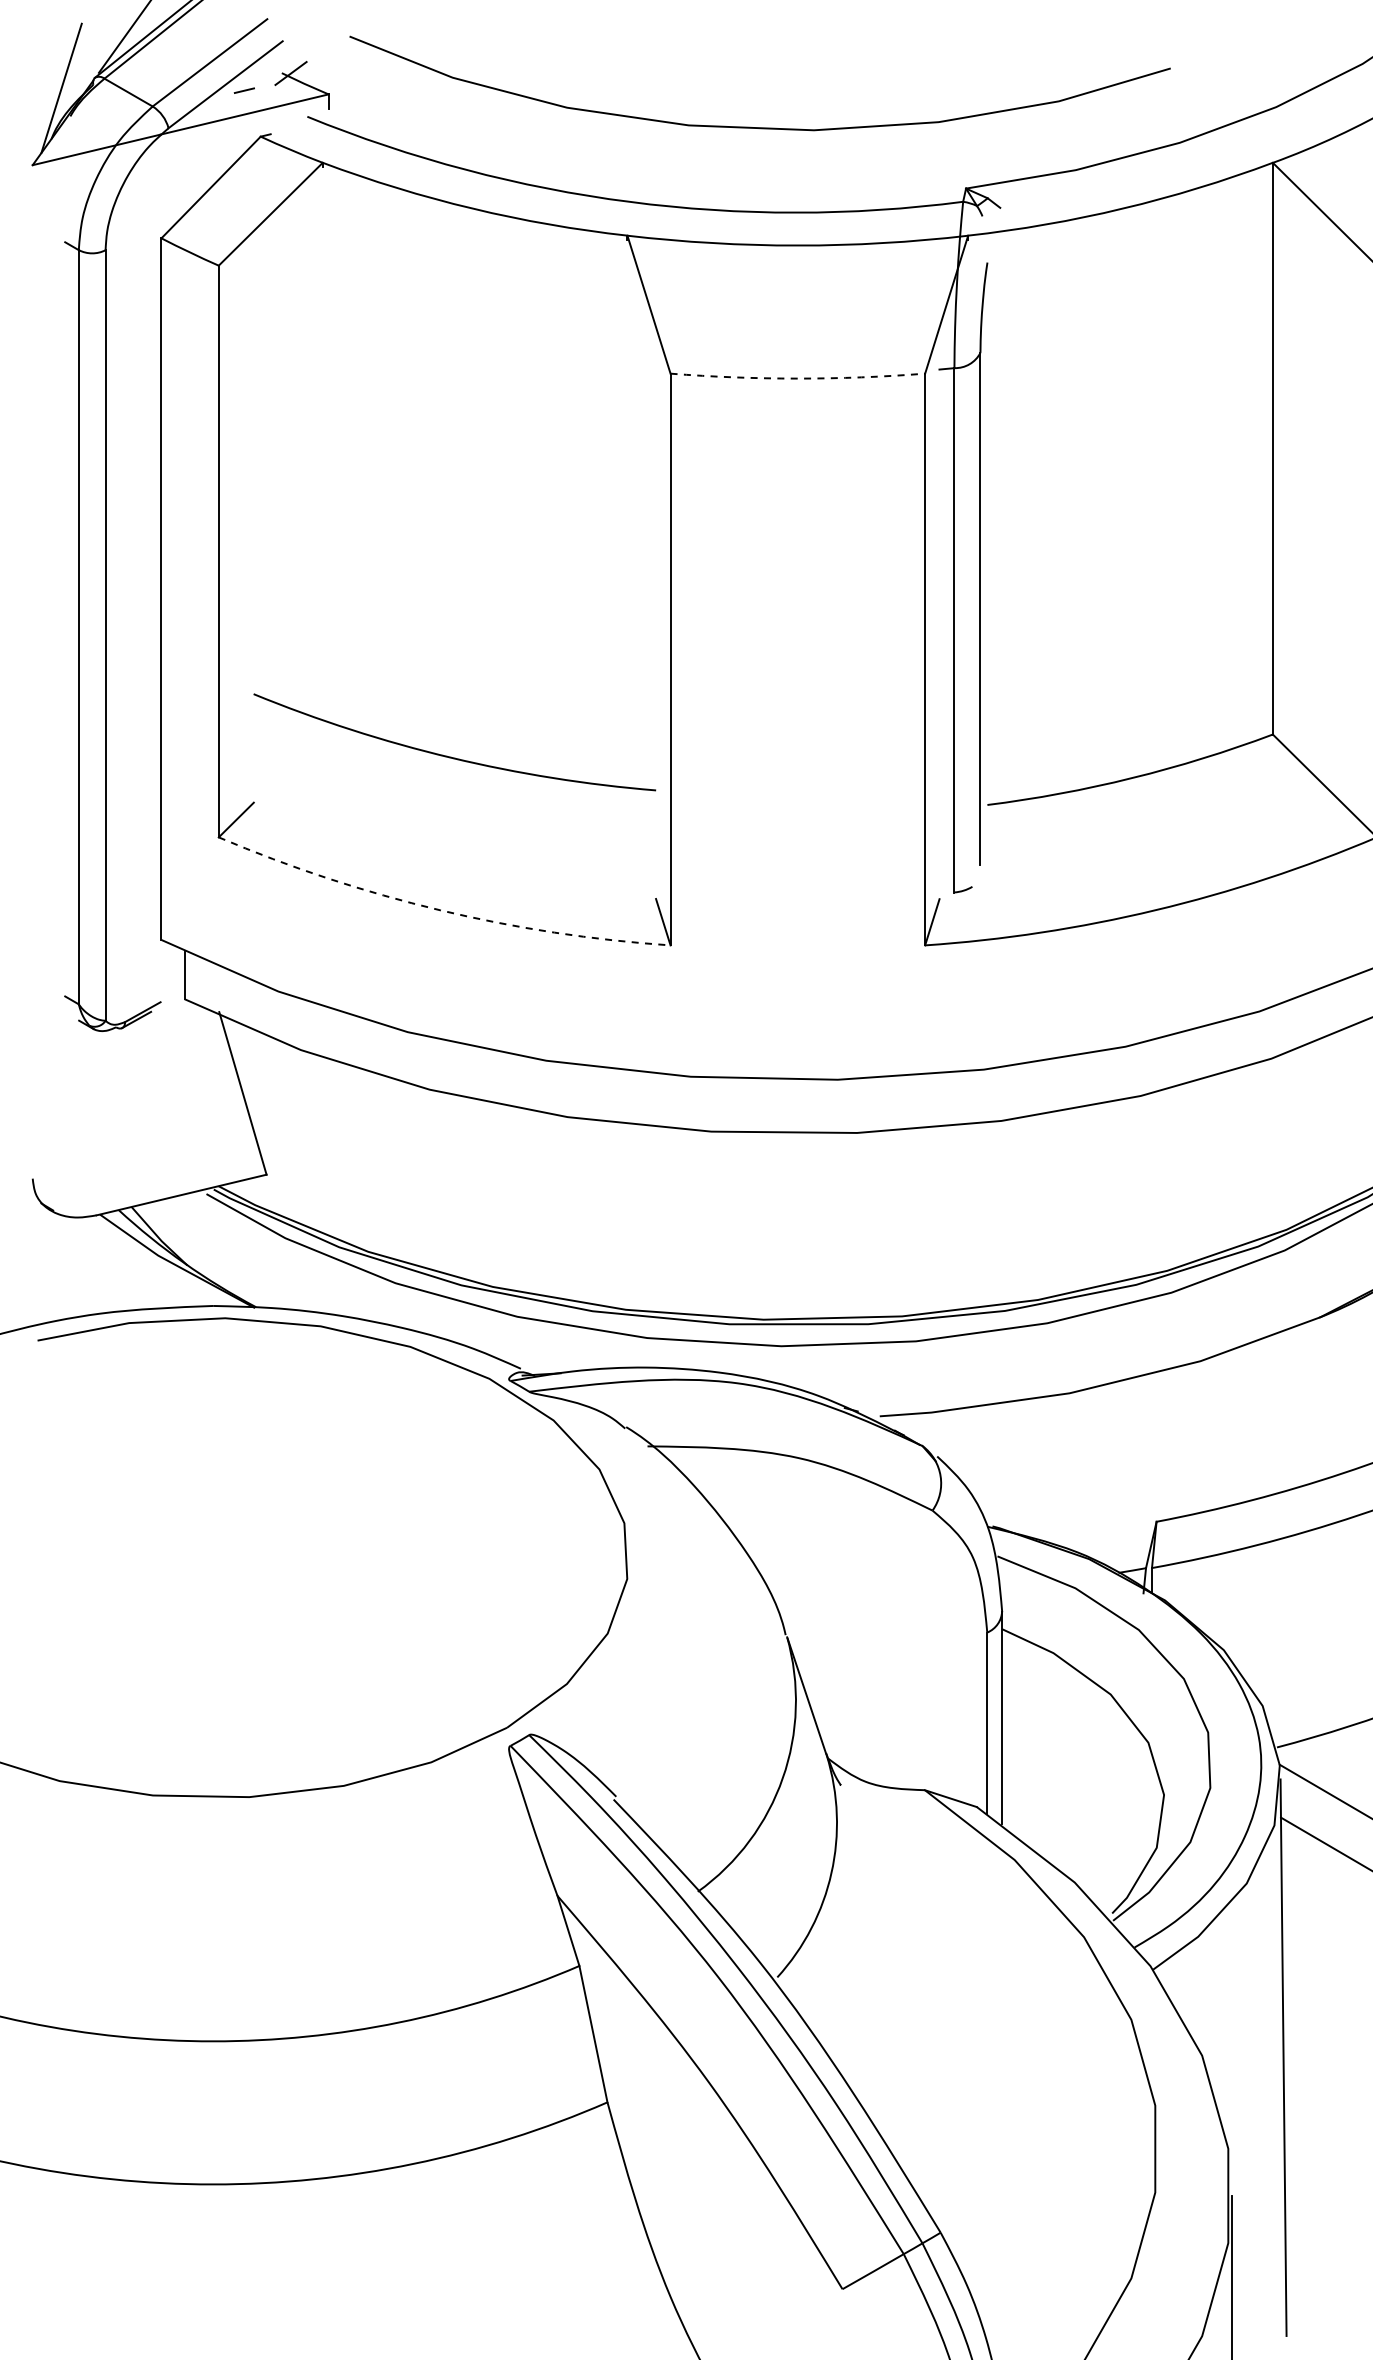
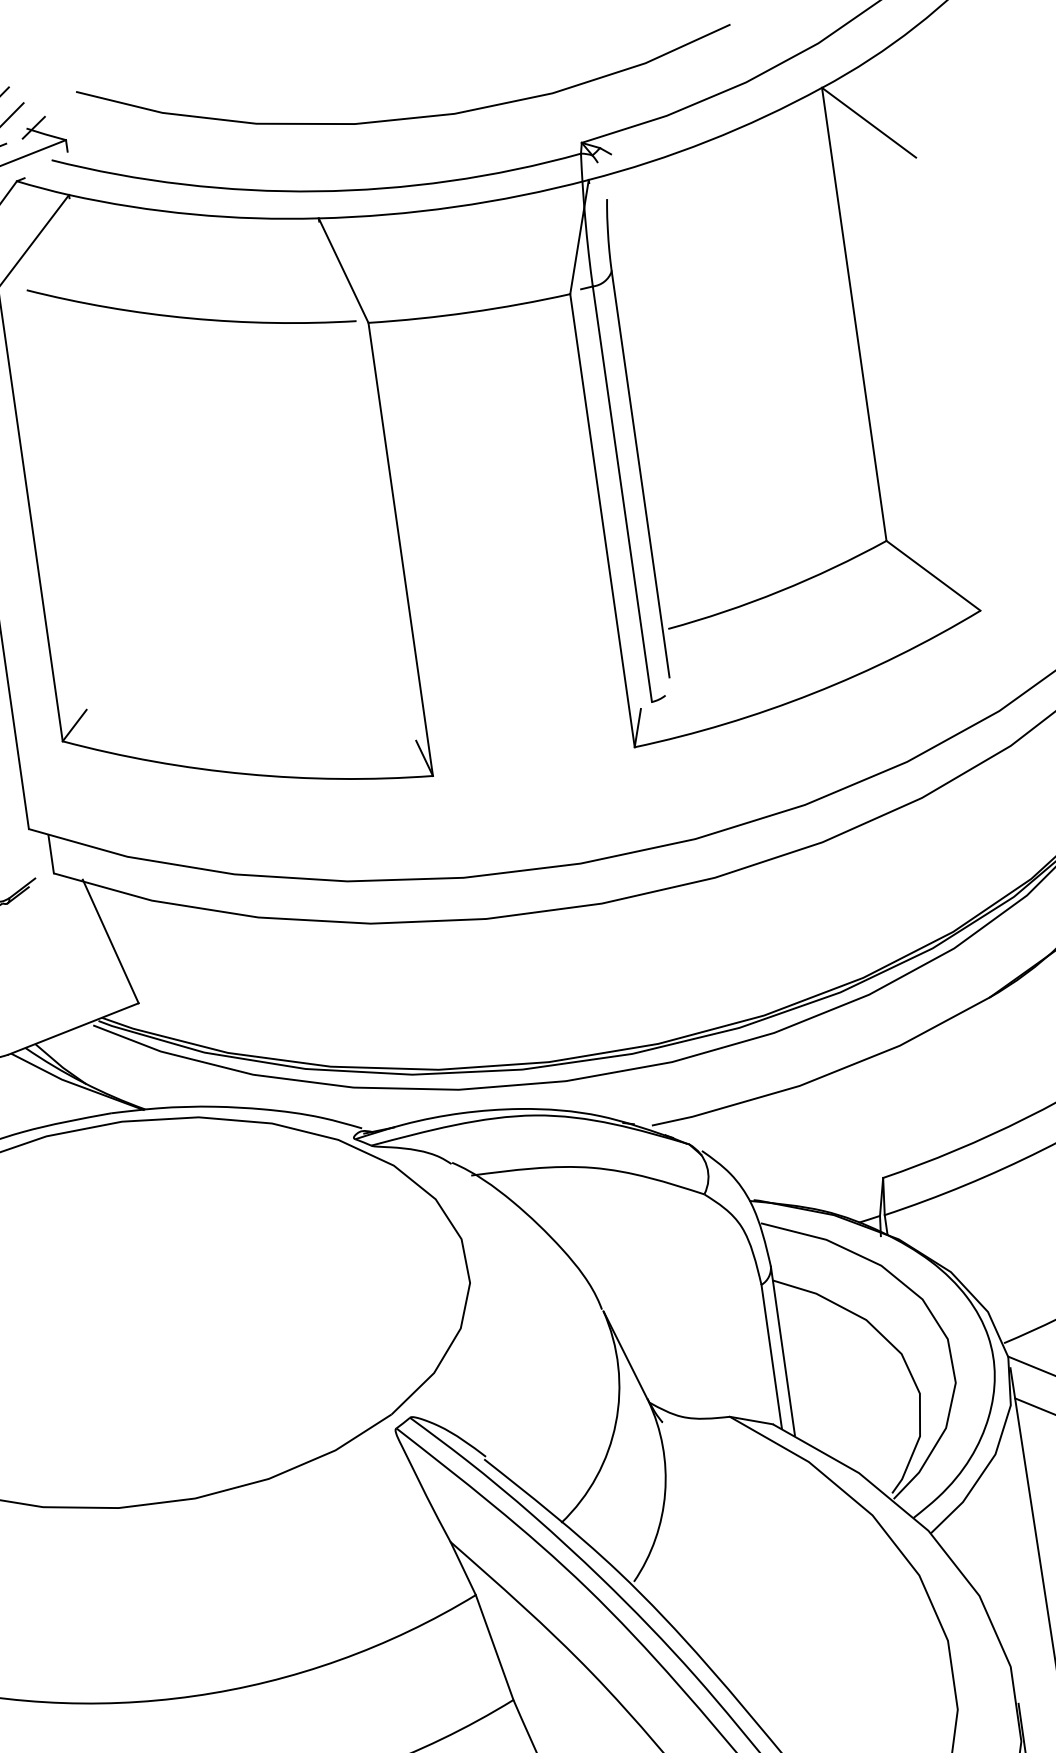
arc: (797, 378) -> (469, 312), dashed -> solid
arc: (451, 756) -> (190, 317), moved
arc: (440, 910) -> (246, 774), dashed -> solid

